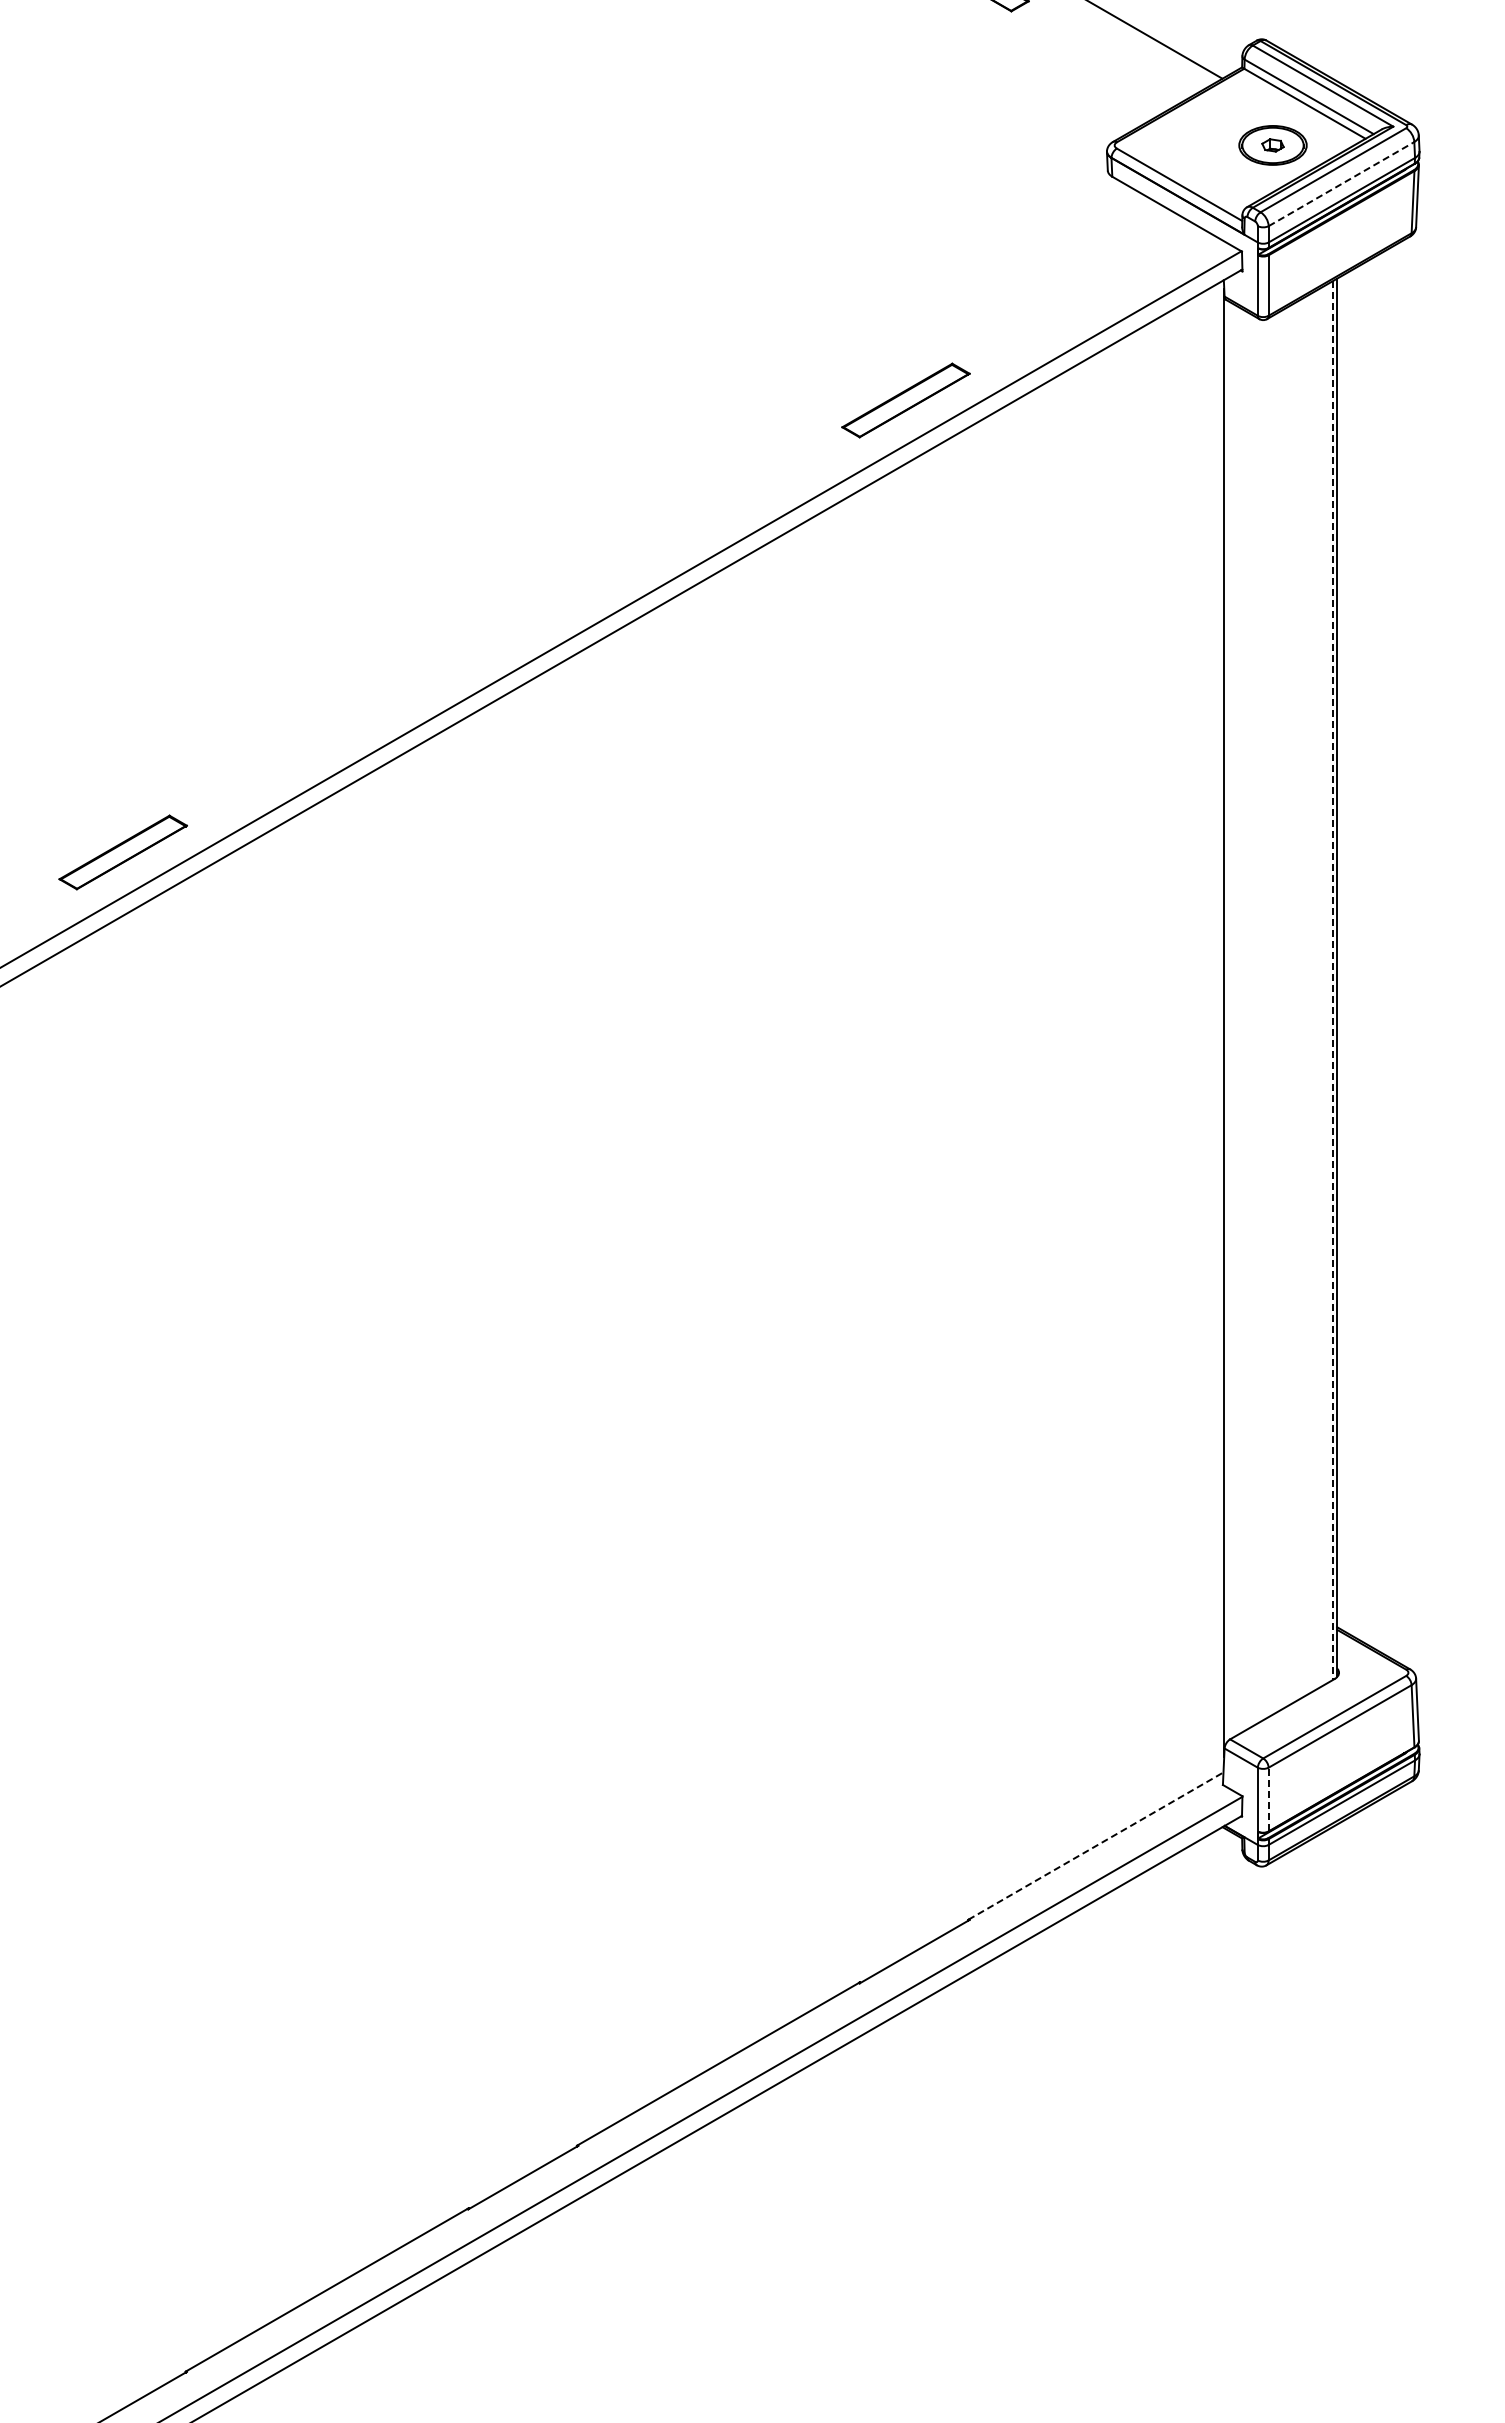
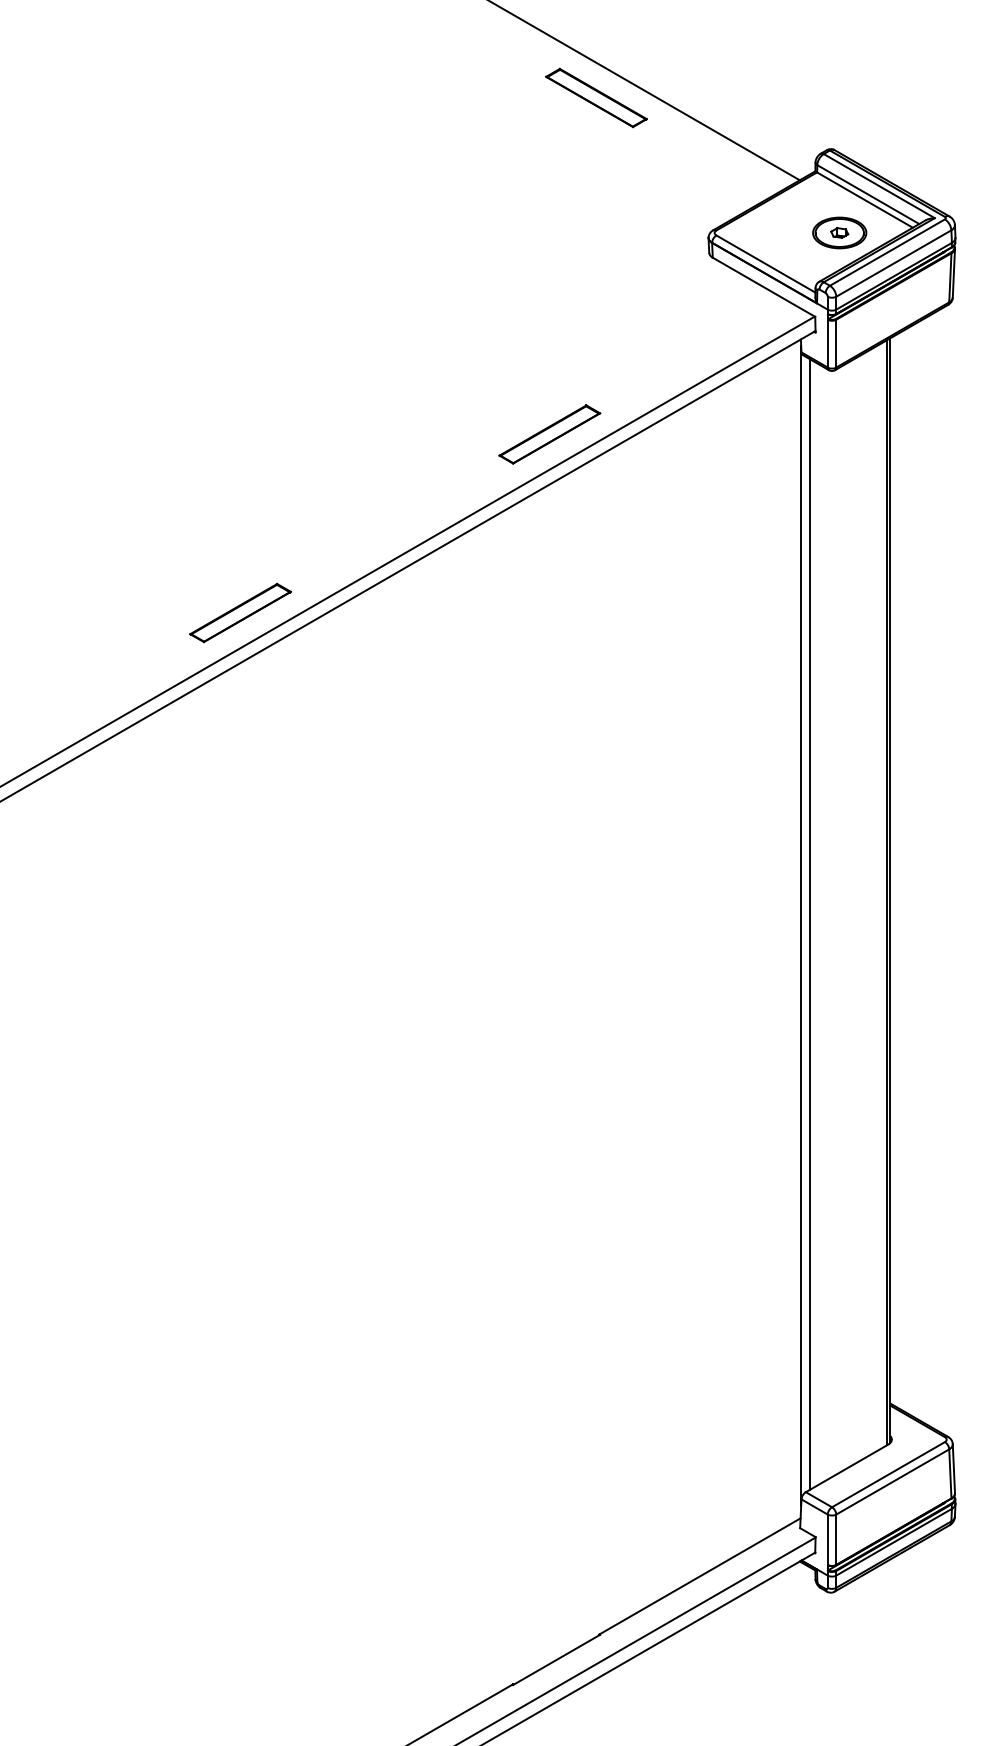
line: (1341, 183) -> (893, 263), dashed -> solid
part: (514, 626) -> (240, 613), added
line: (1332, 981) -> (886, 893), dashed -> solid
line: (1235, 1020) -> (810, 924), added
line: (1268, 1799) -> (836, 1539), dashed -> solid
line: (1096, 1845) -> (700, 1576), dashed -> solid

